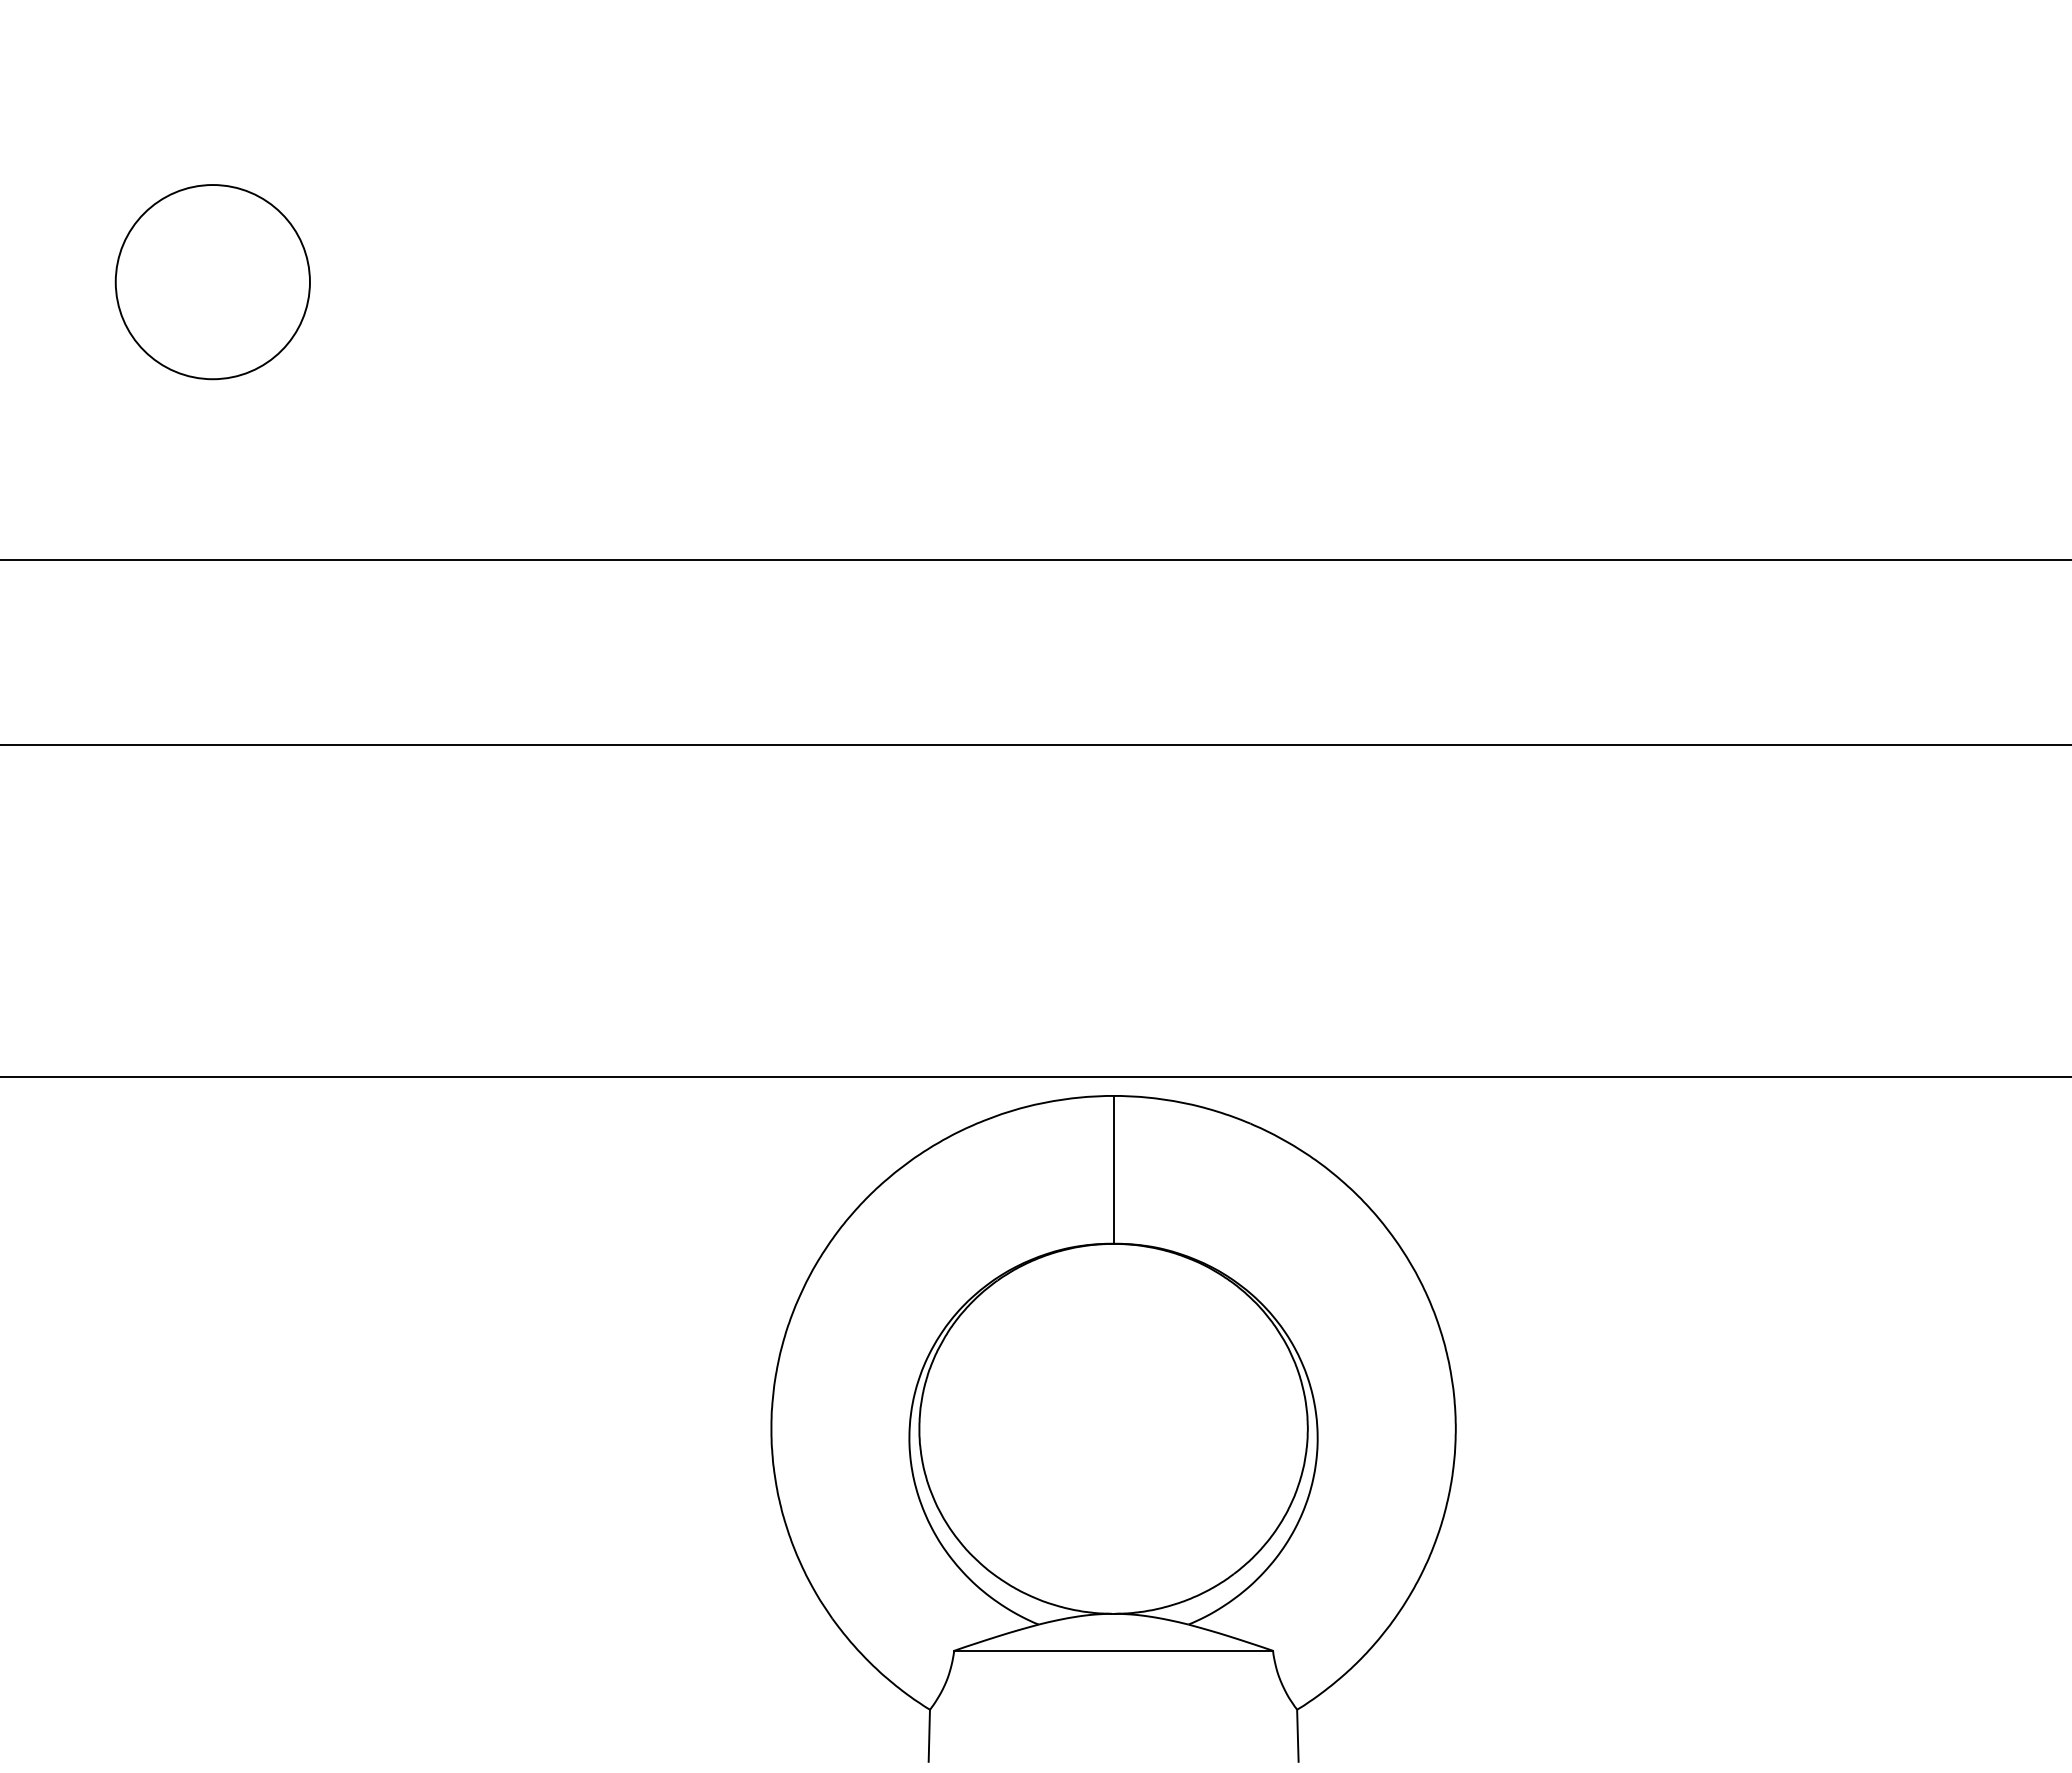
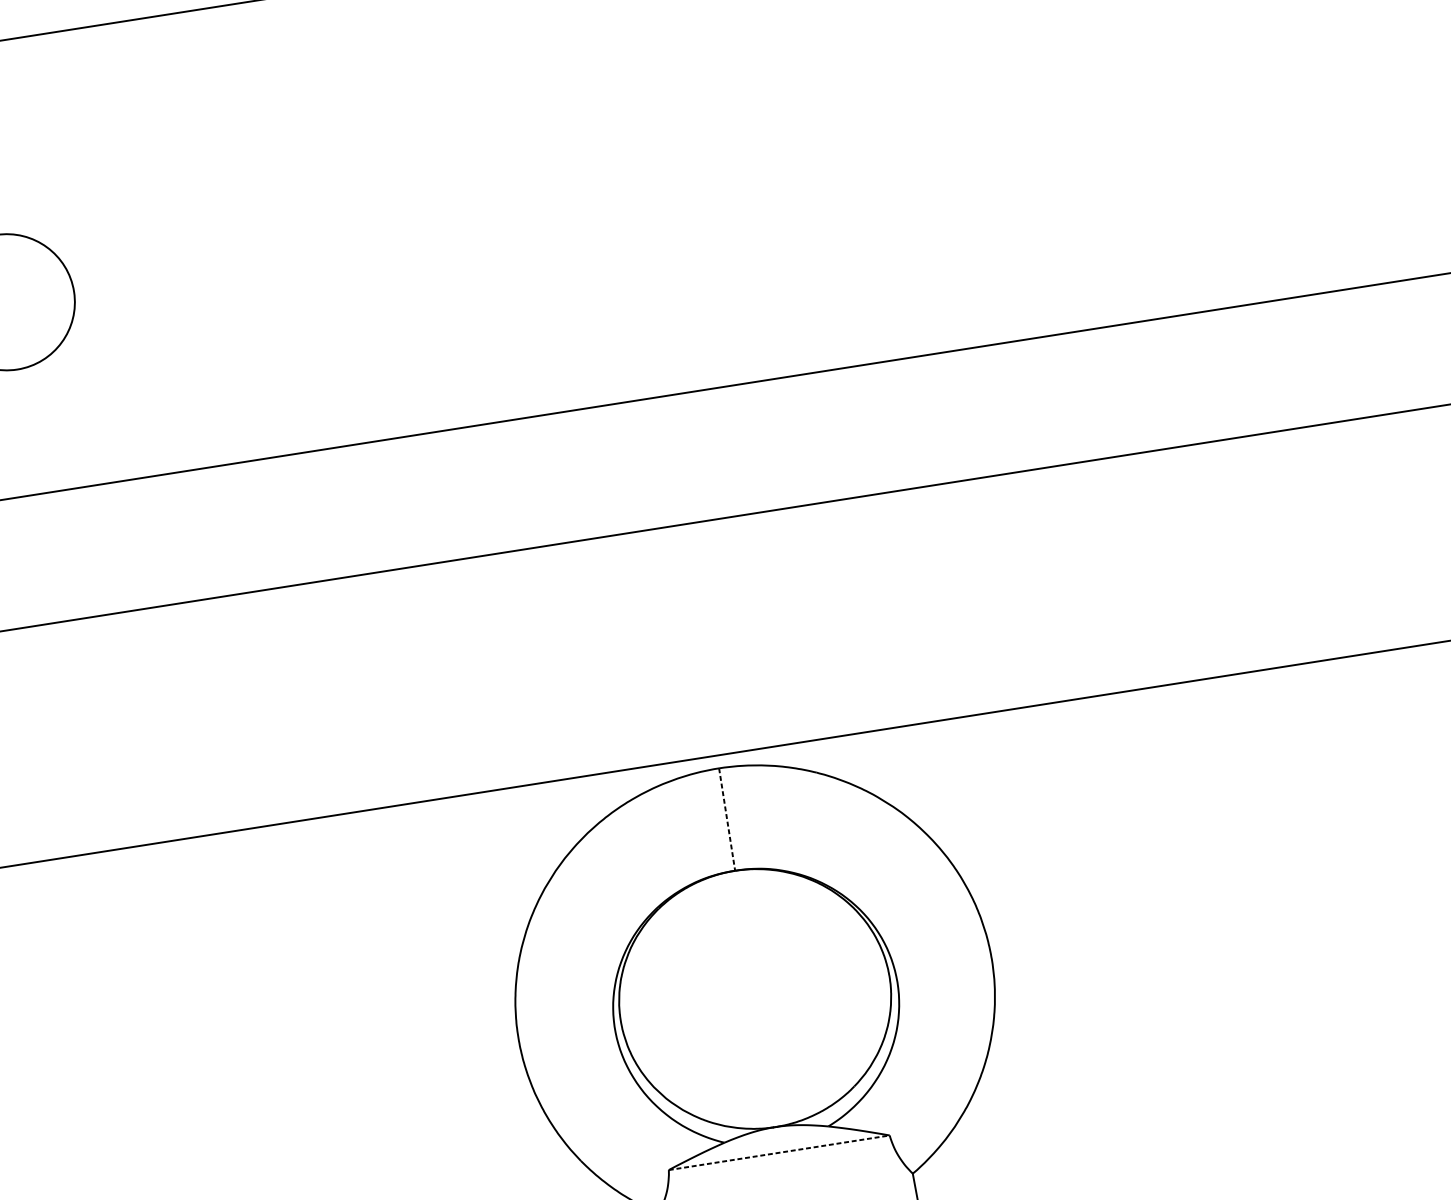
line: (1113, 1169) -> (726, 819), solid -> dashed
line: (1114, 1650) -> (779, 1152), solid -> dashed

